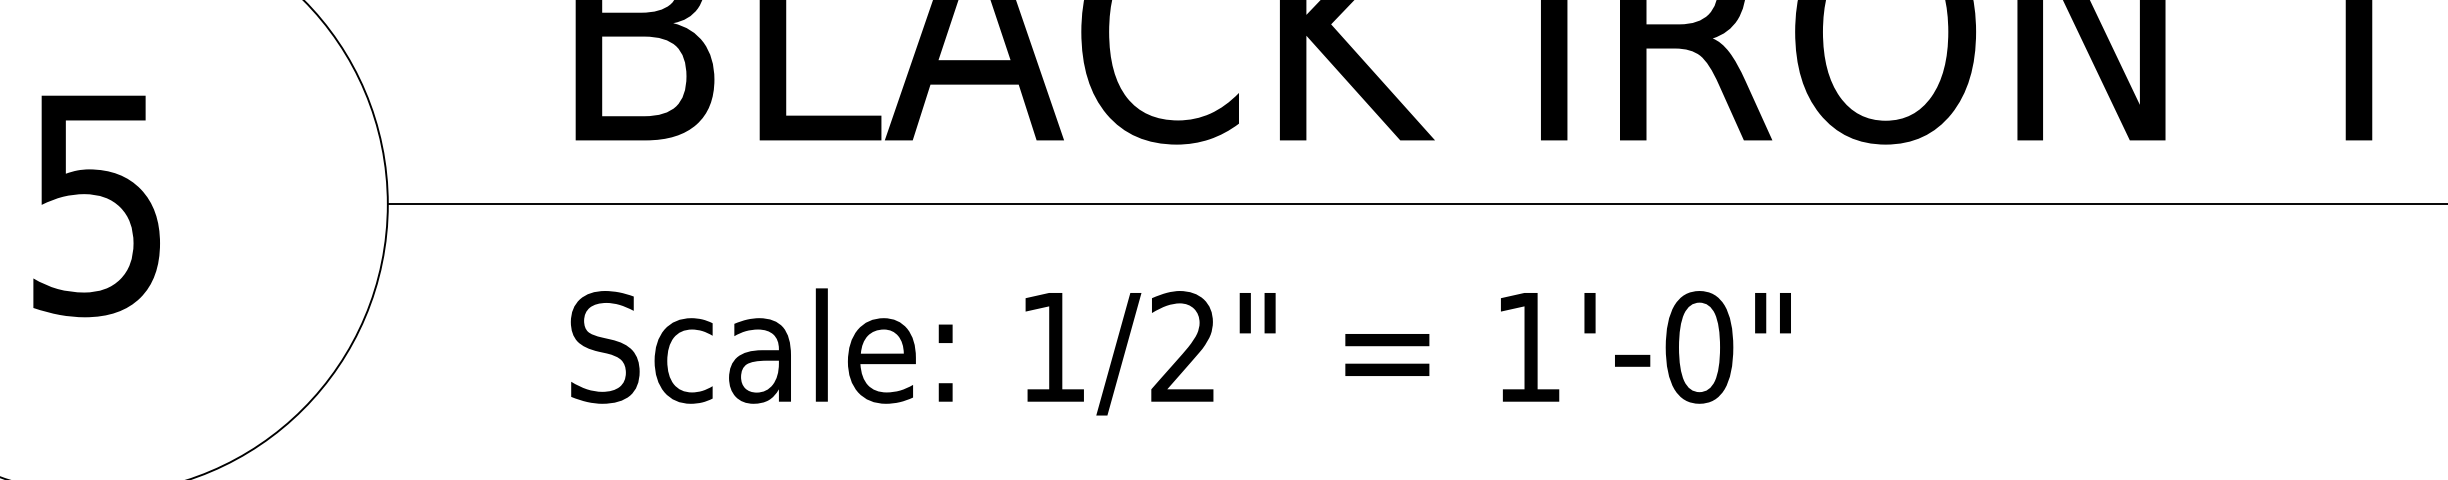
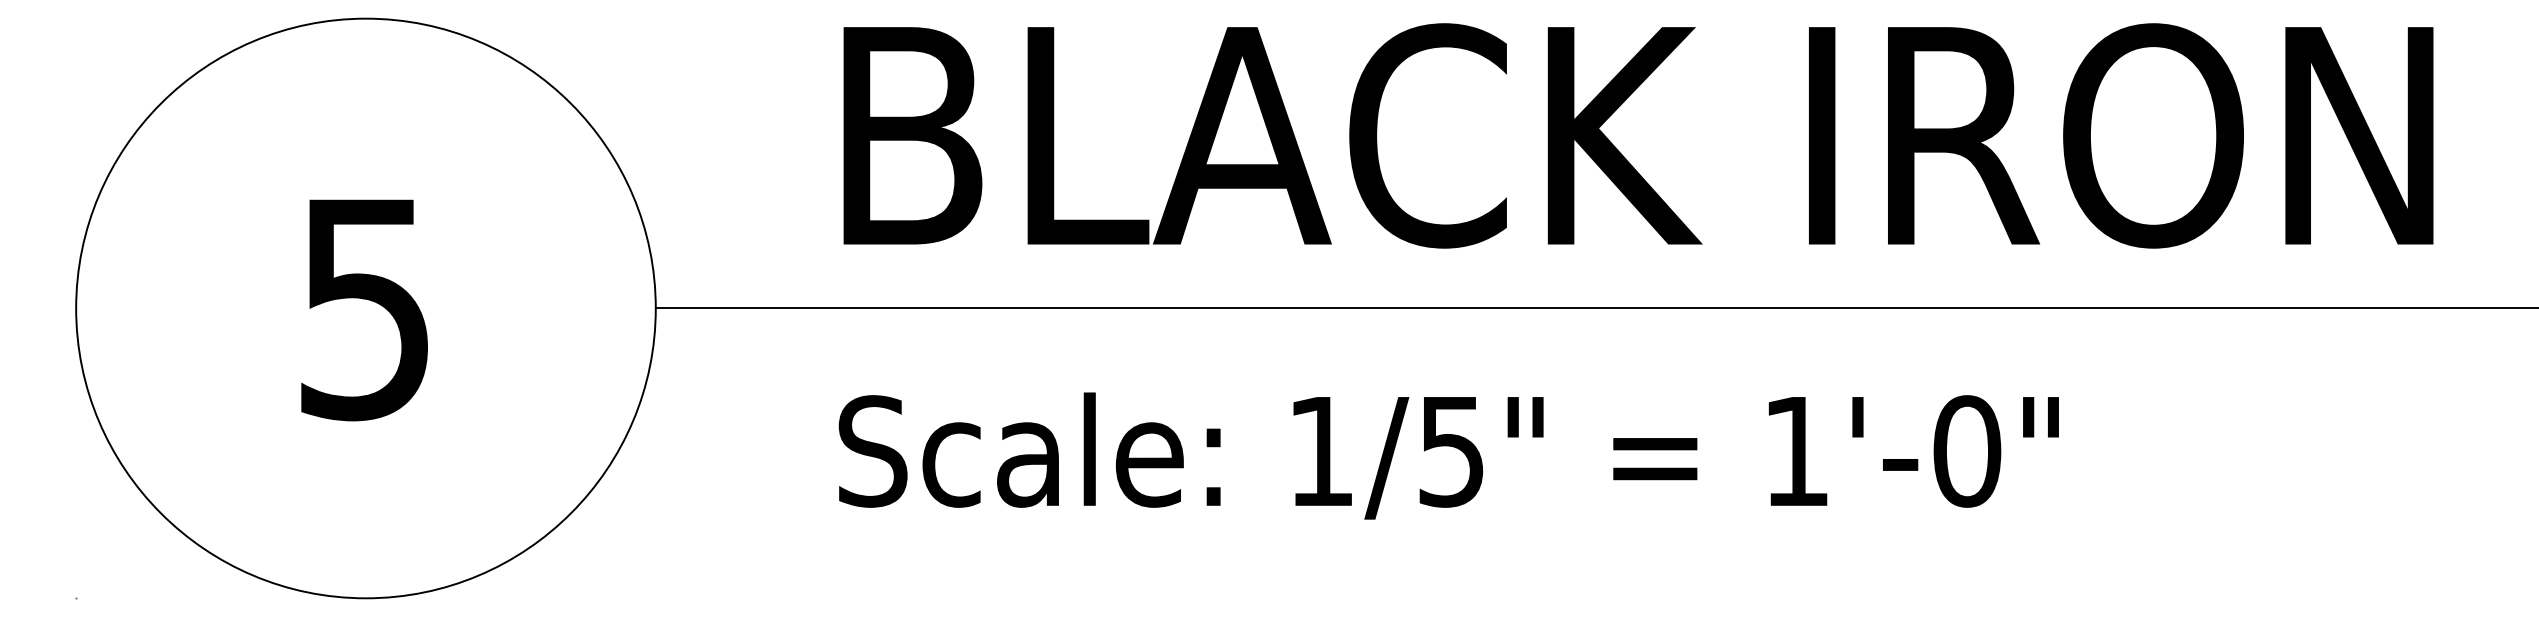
text: (1183, 347) -> (1451, 451), 1/2" -> 1/5"

